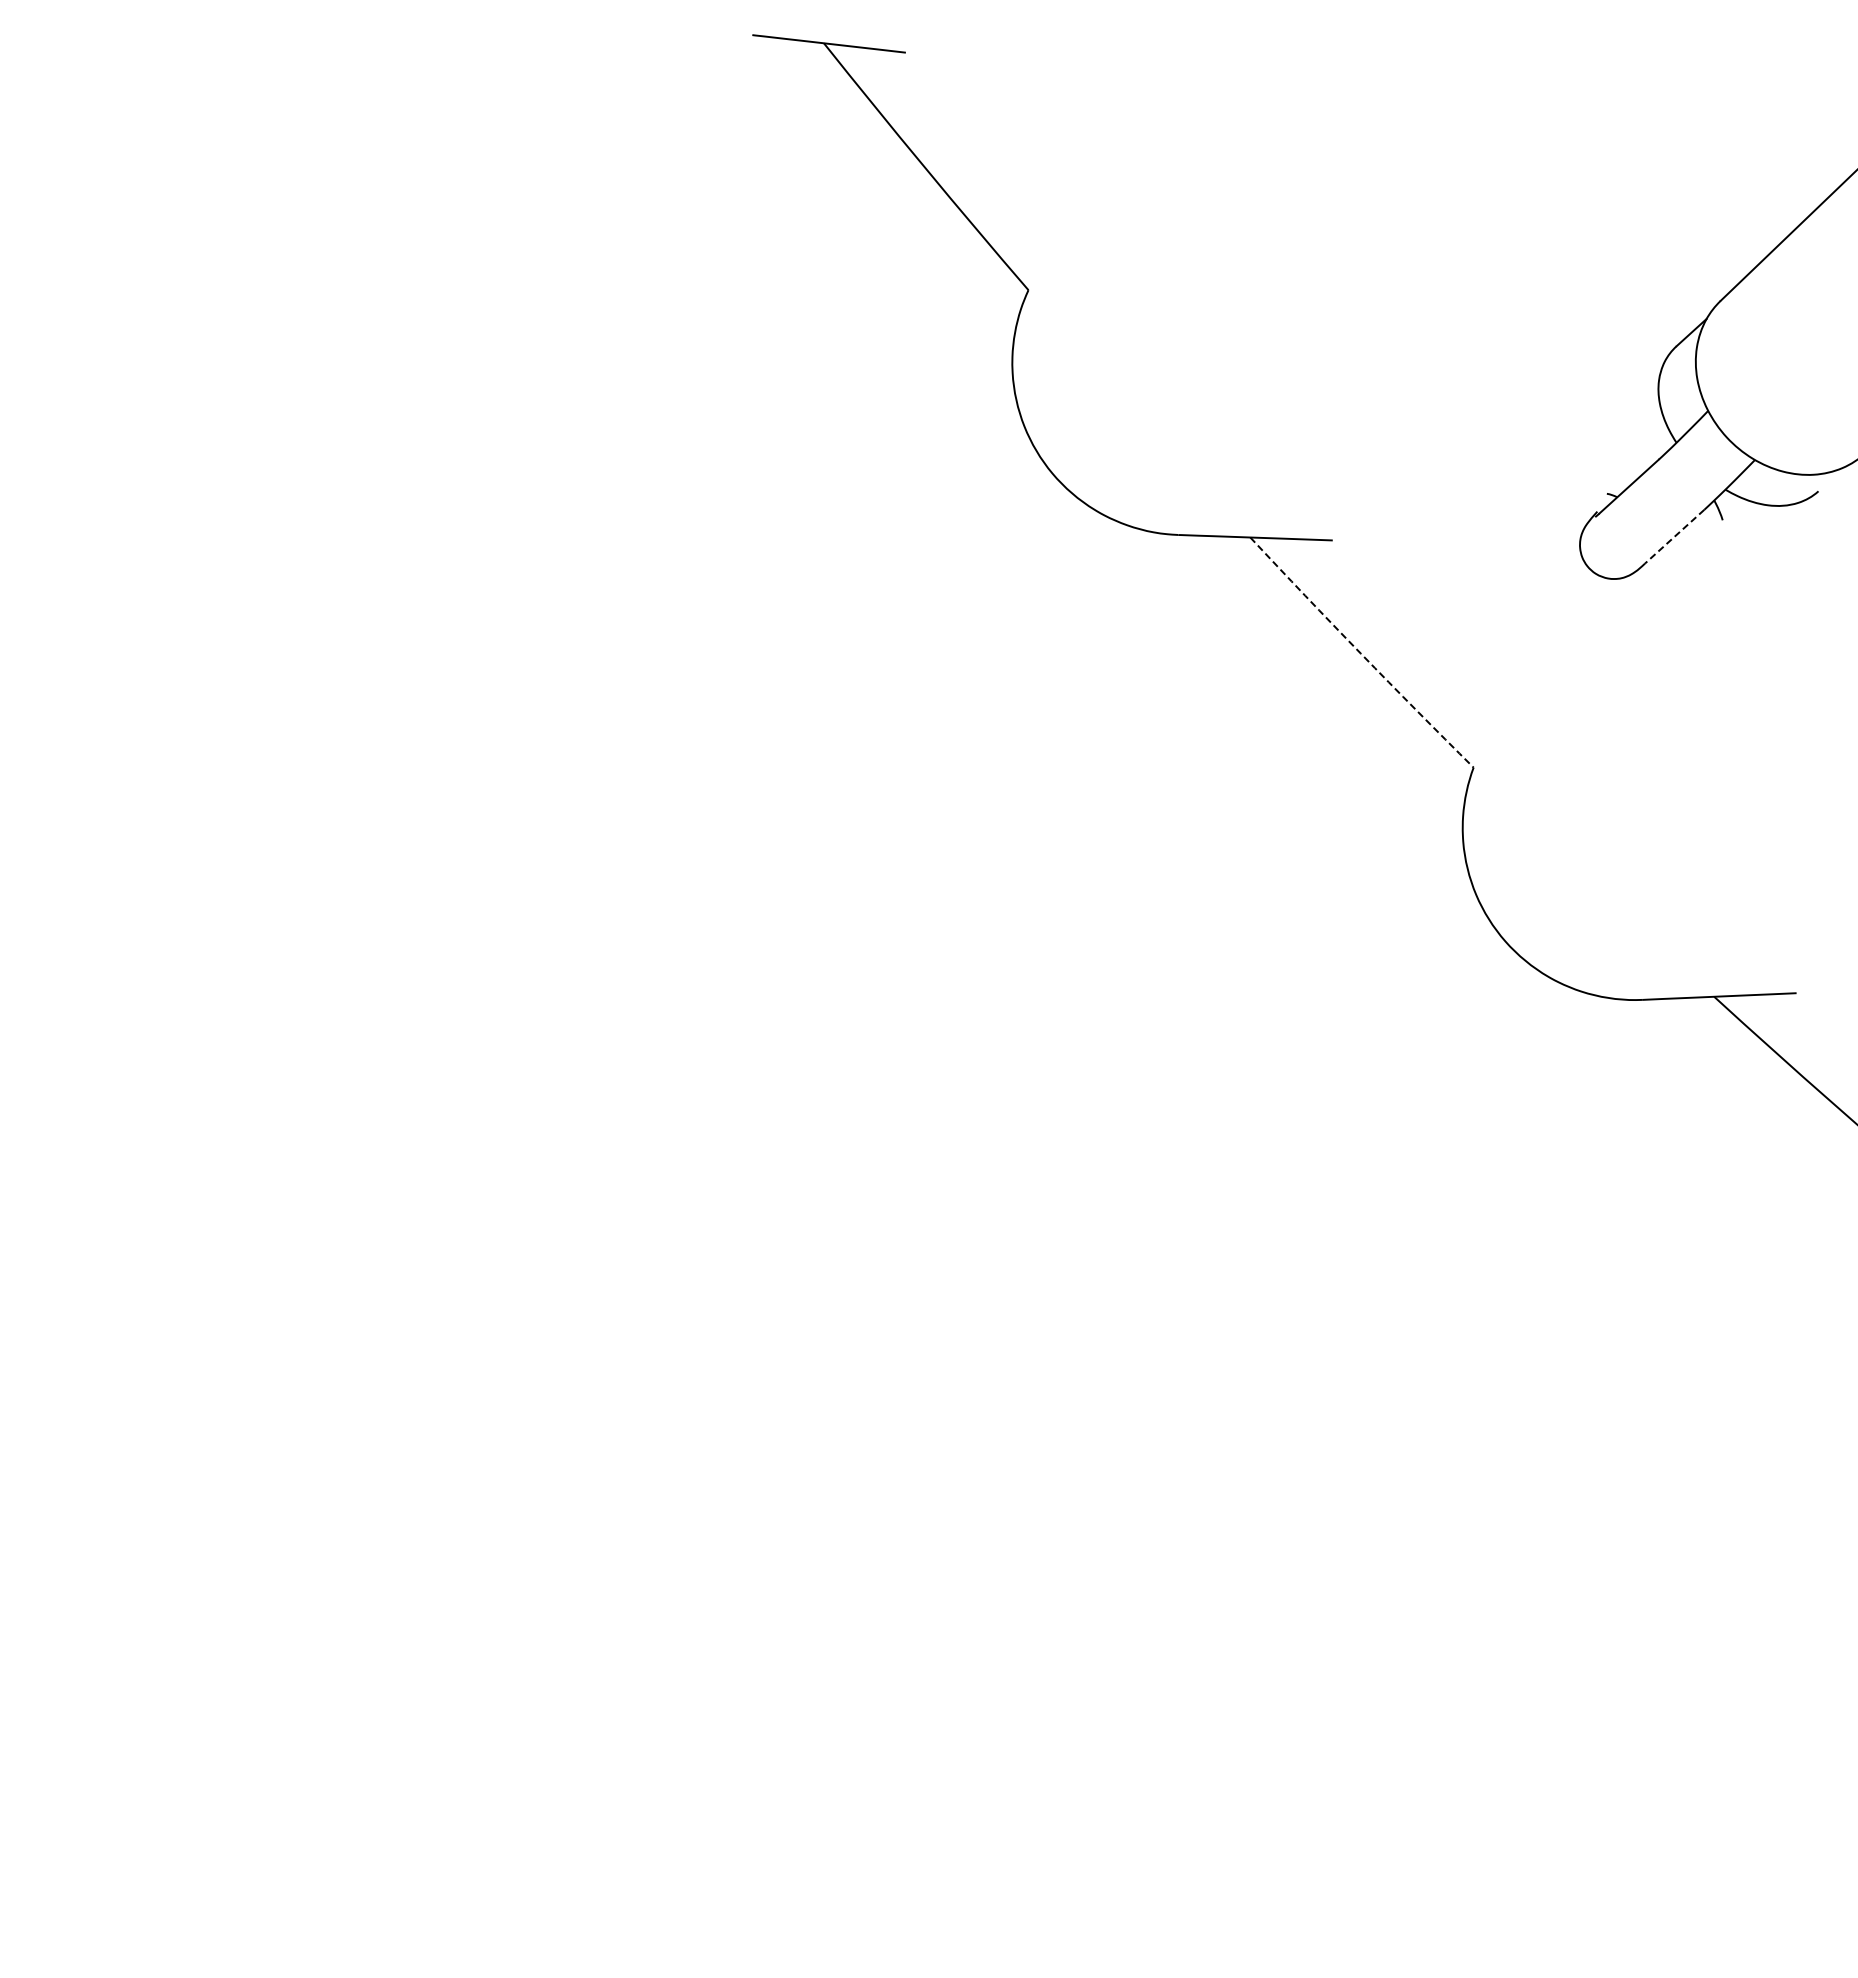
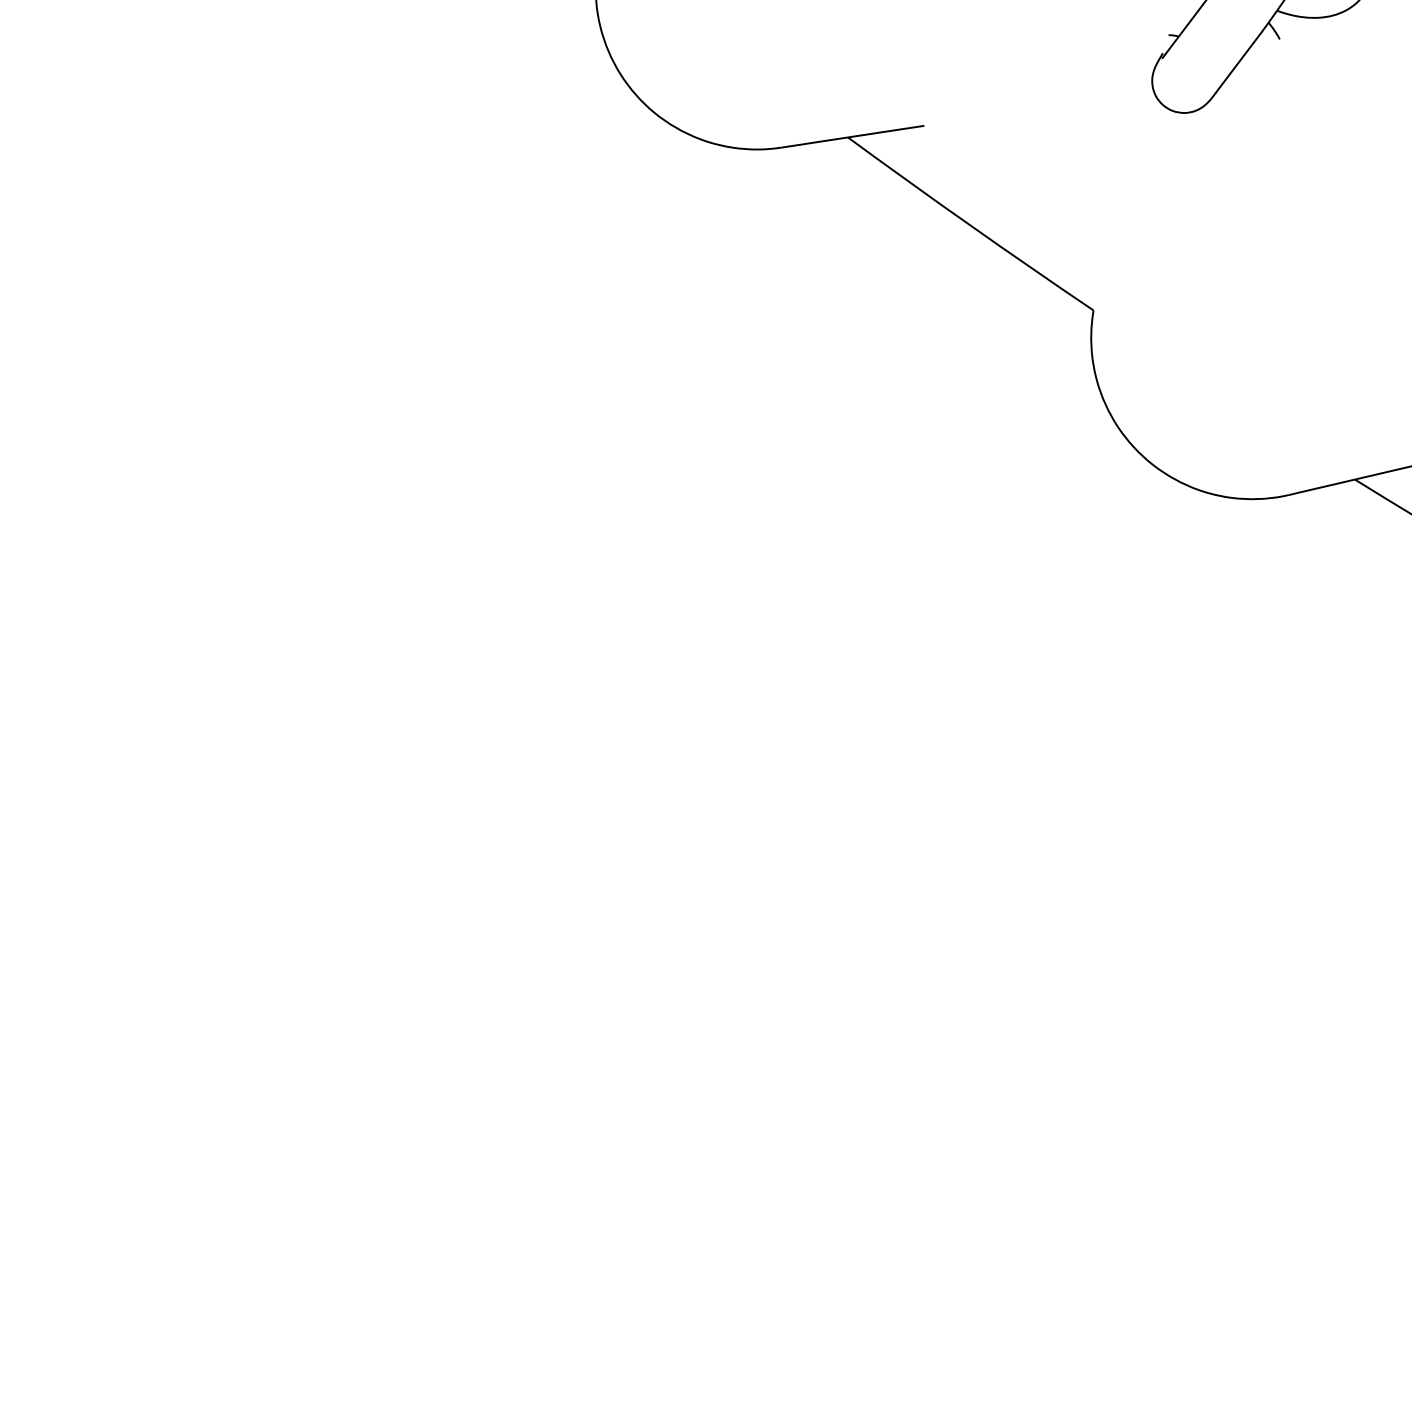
line: (1674, 537) -> (1238, 63), dashed -> solid
arc: (1360, 653) -> (969, 225), dashed -> solid

